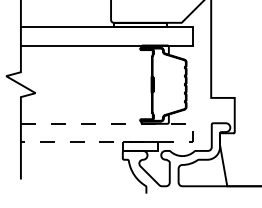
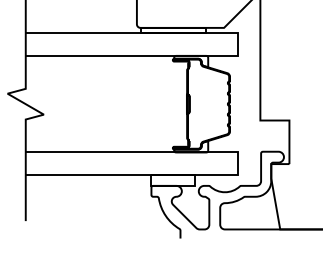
line: (193, 133) -> (238, 164), dashed -> solid

